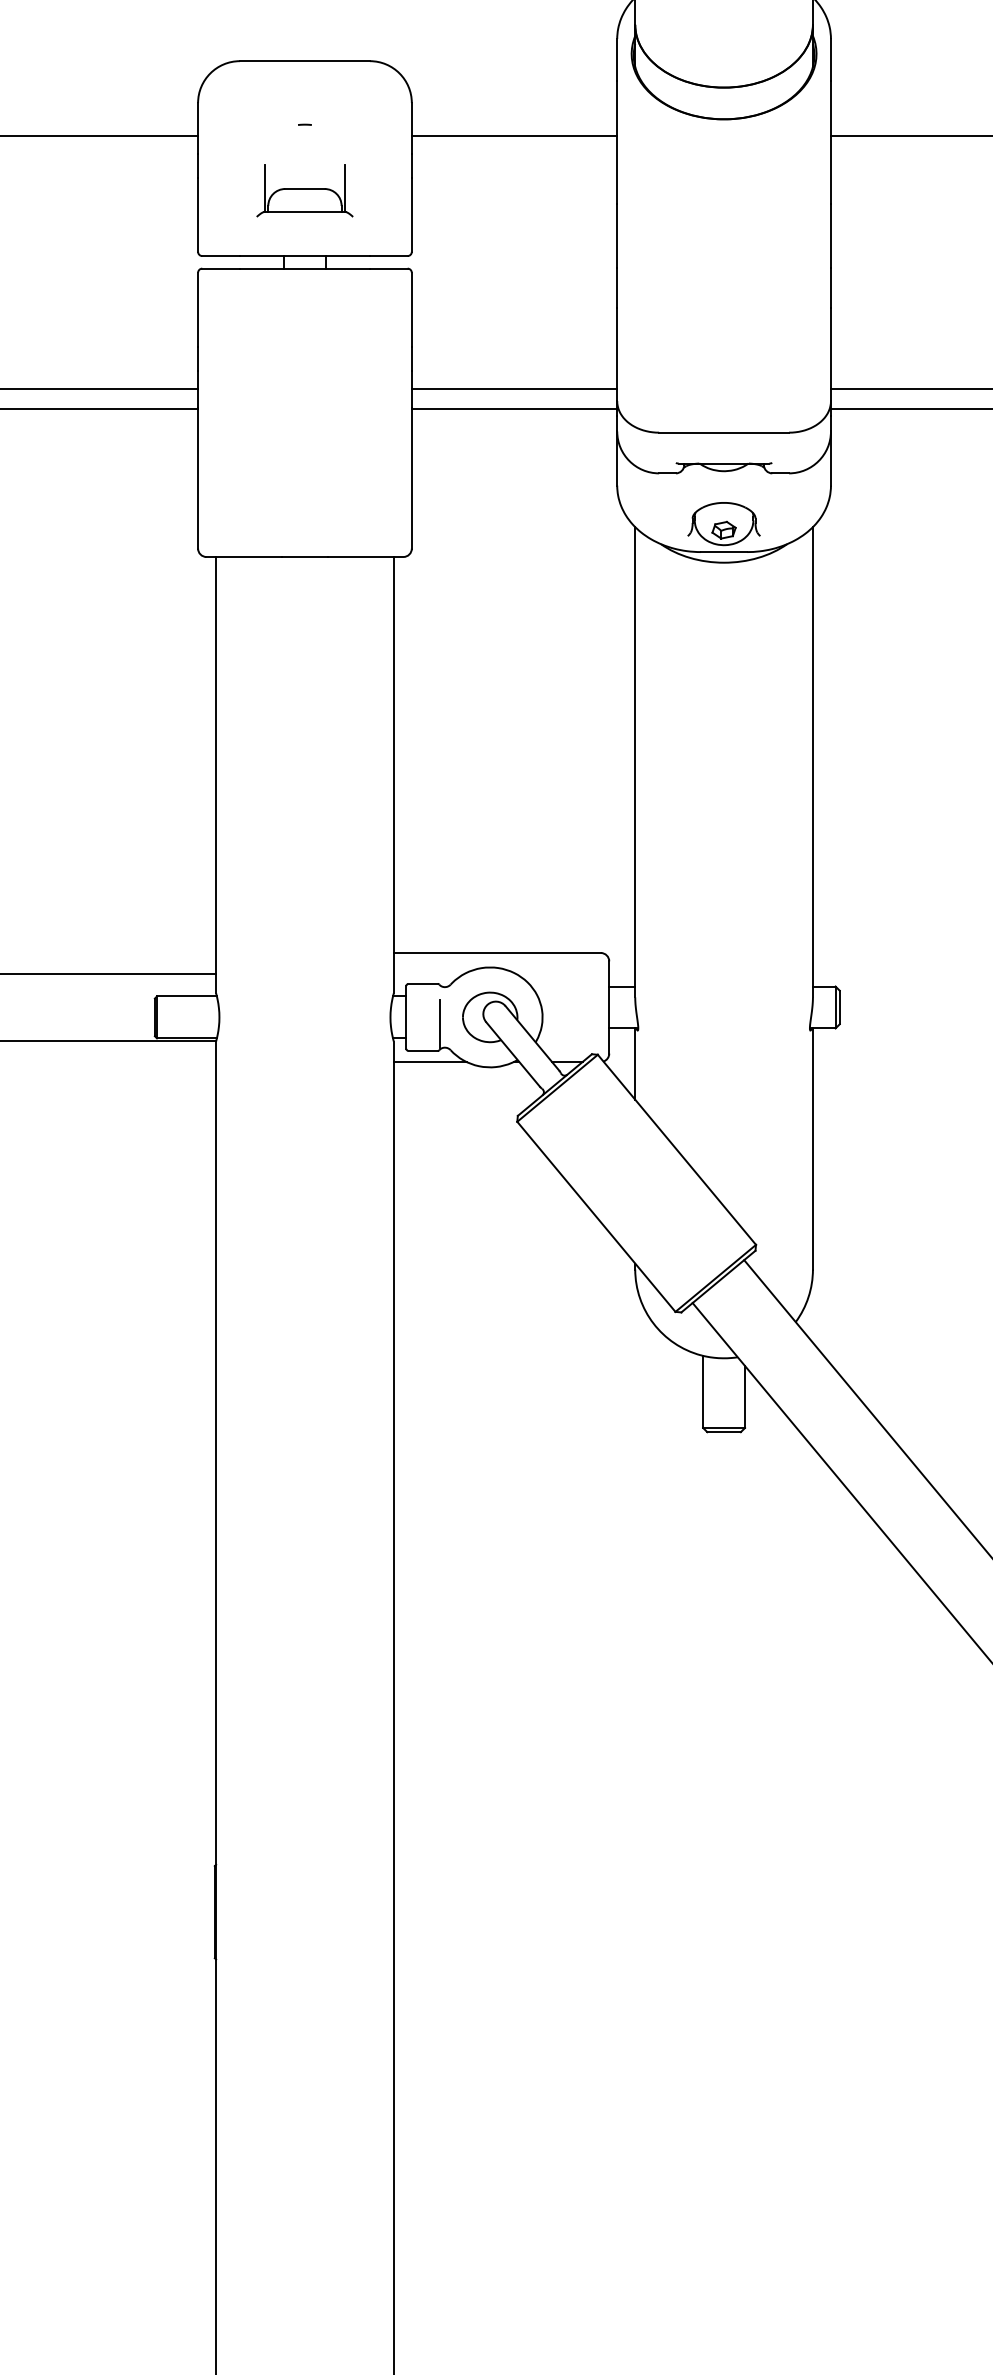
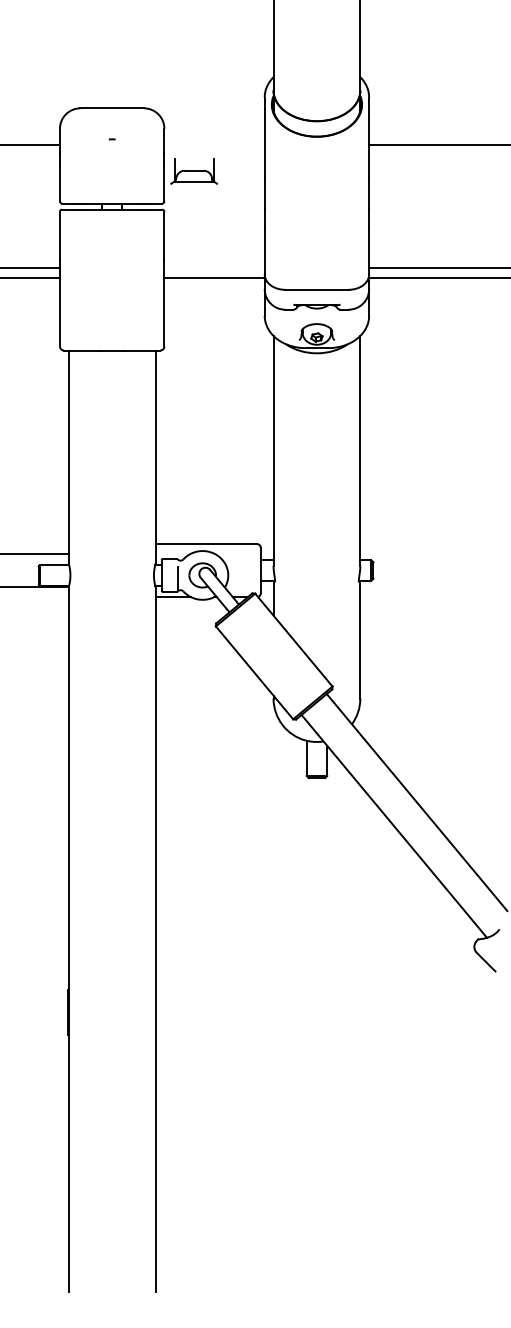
line: (514, 135) -> (214, 144), removed
part: (303, 190) -> (193, 171), moved
line: (514, 389) -> (214, 268), removed

